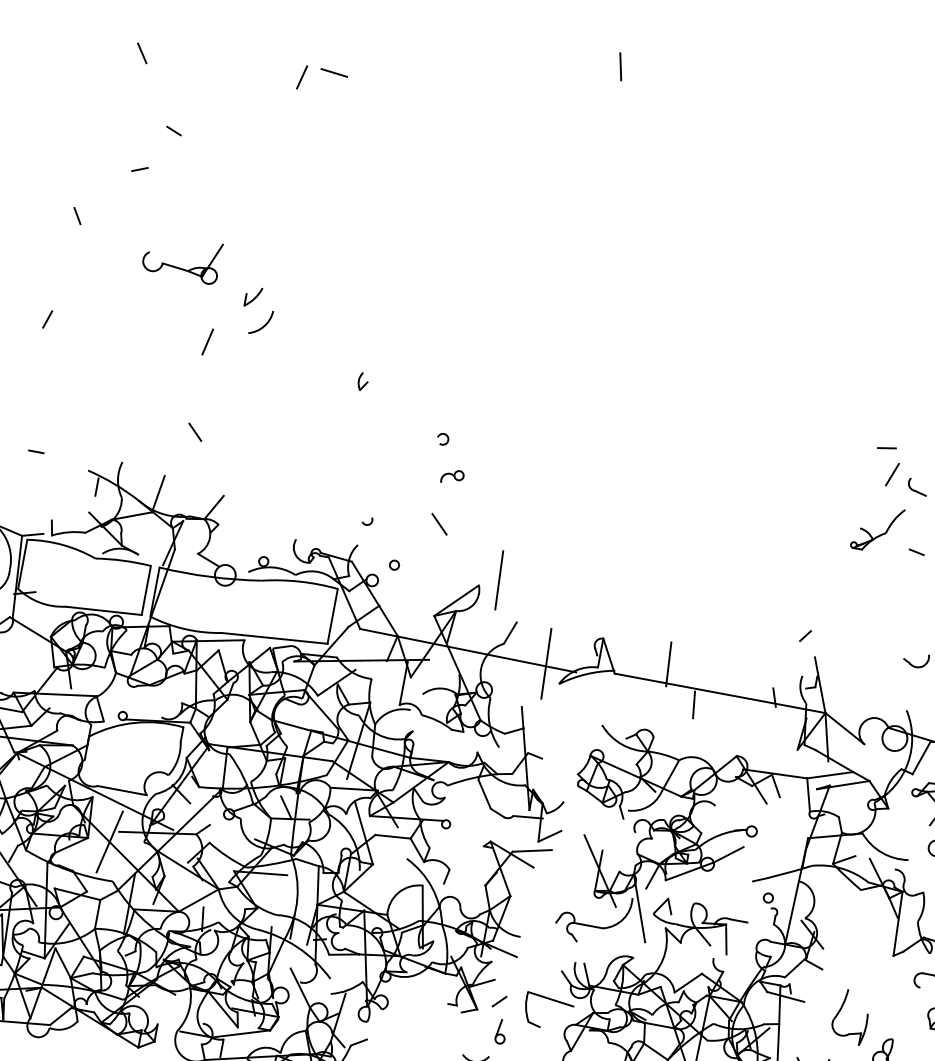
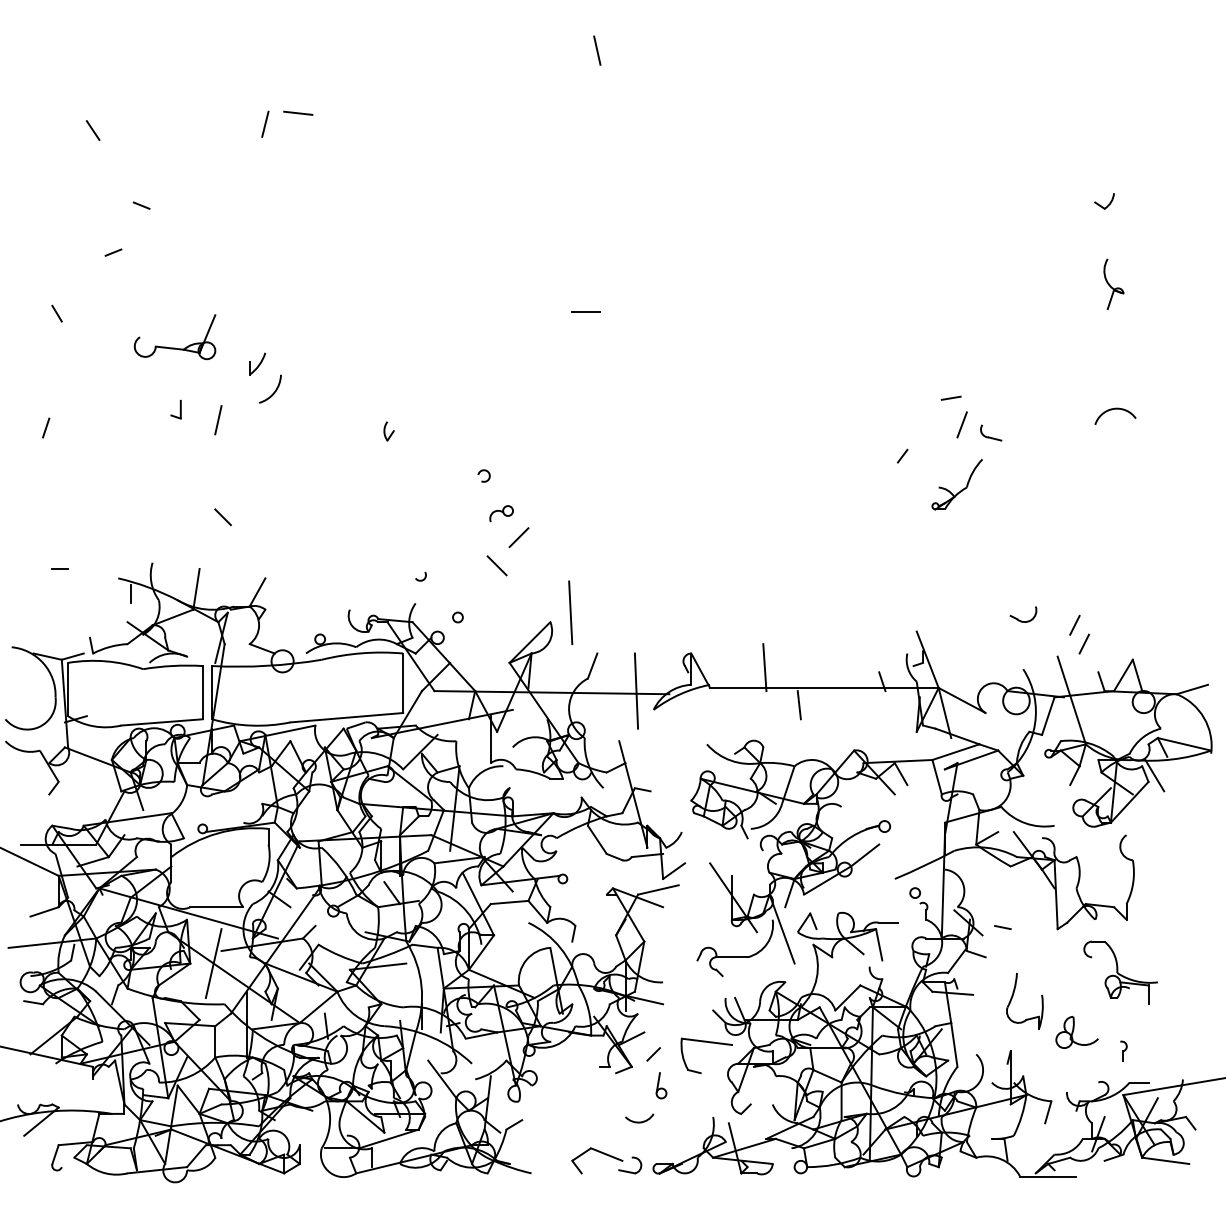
line: (565, 306) -> (586, 312), added
part: (170, 324) -> (175, 409), added
line: (464, 501) -> (518, 537), added
line: (916, 552) -> (1002, 927), moved
line: (805, 635) -> (902, 455), moved

